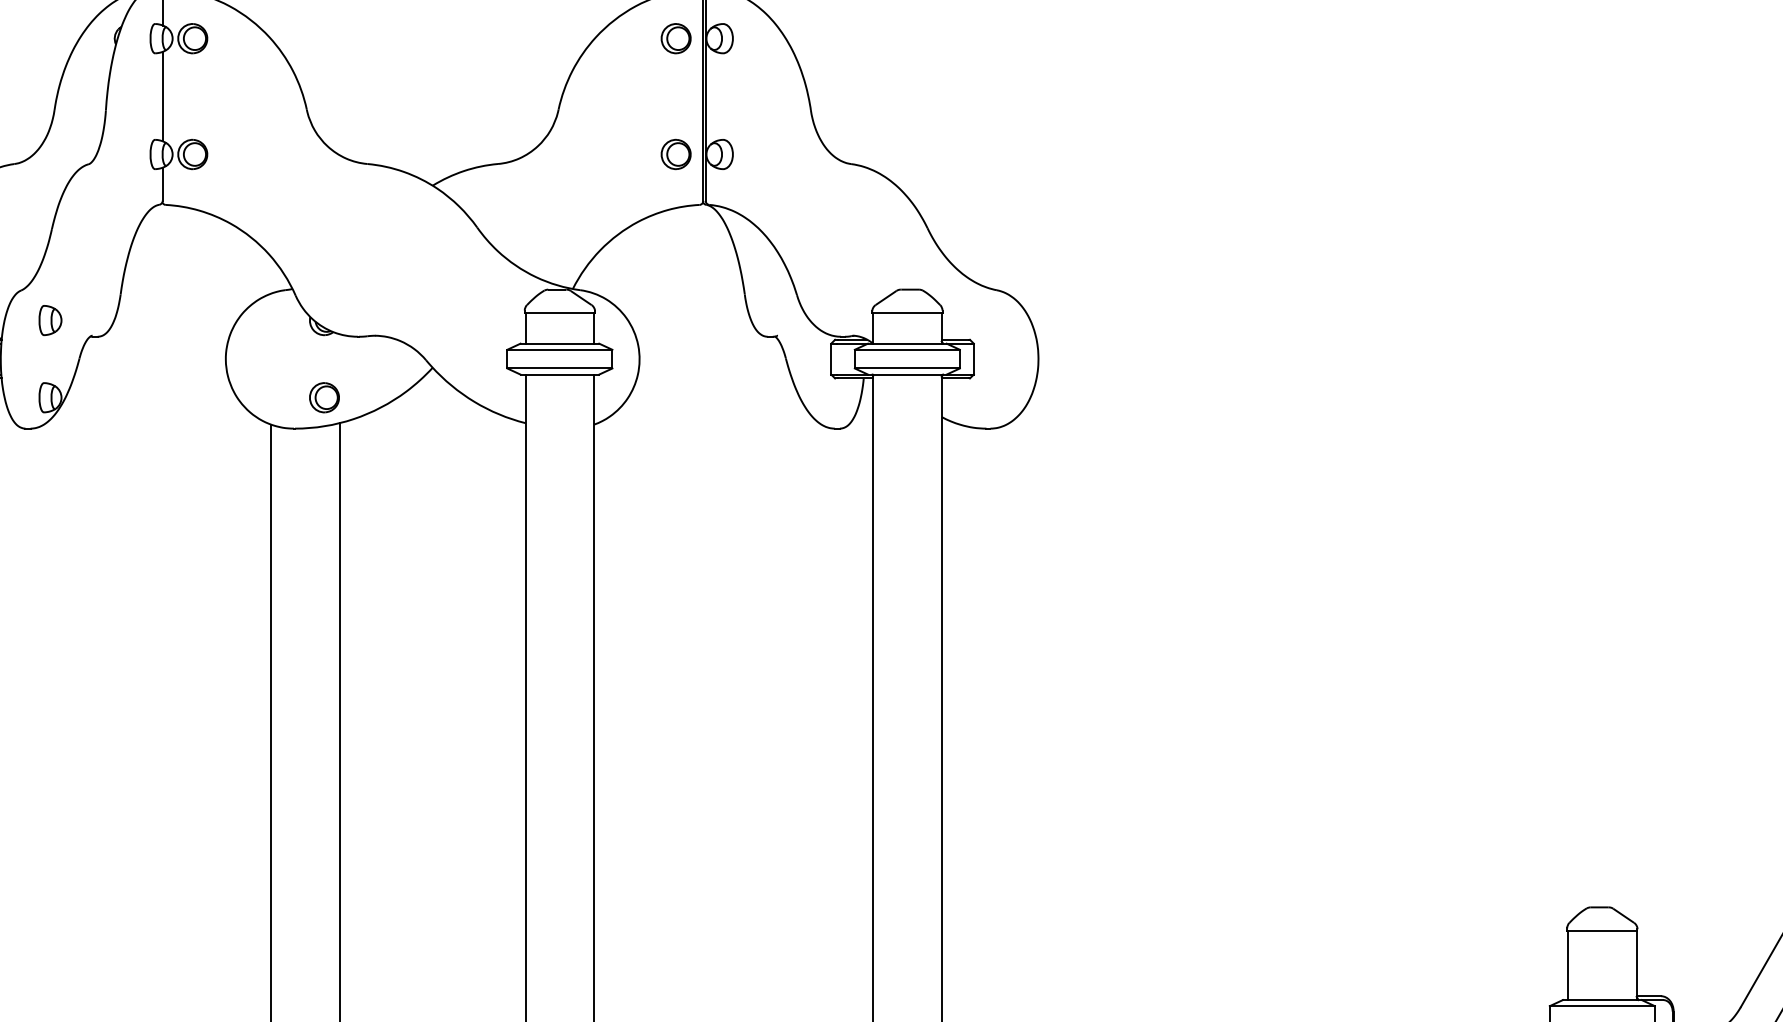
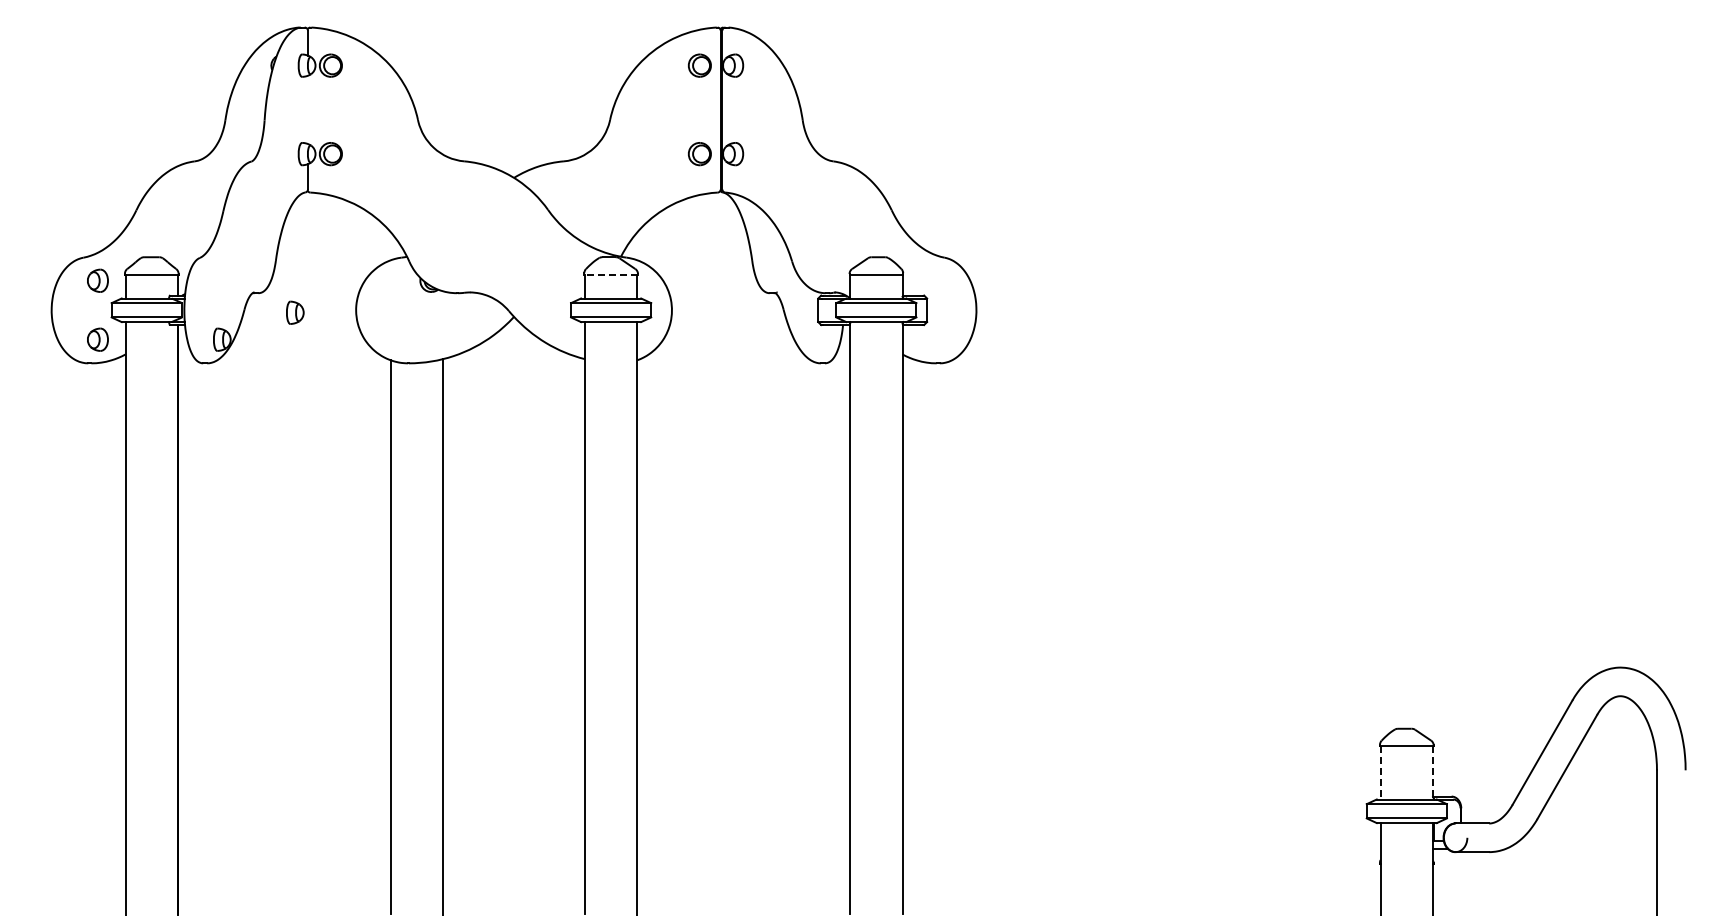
line: (163, 96) -> (308, 109), removed
line: (560, 312) -> (611, 274), solid -> dashed
part: (50, 320) -> (295, 312), moved
part: (324, 397) -> (431, 339), removed
line: (1567, 964) -> (1380, 772), solid -> dashed
line: (1637, 964) -> (1433, 772), solid -> dashed

